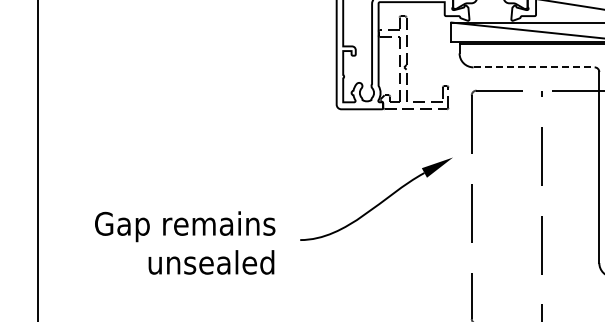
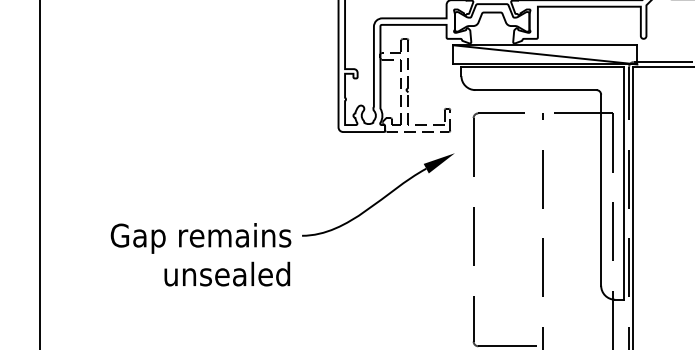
line: (533, 67) -> (535, 90), dashed -> solid
part: (376, 198) -> (378, 194), moved
text: (184, 242) -> (200, 254), moved

